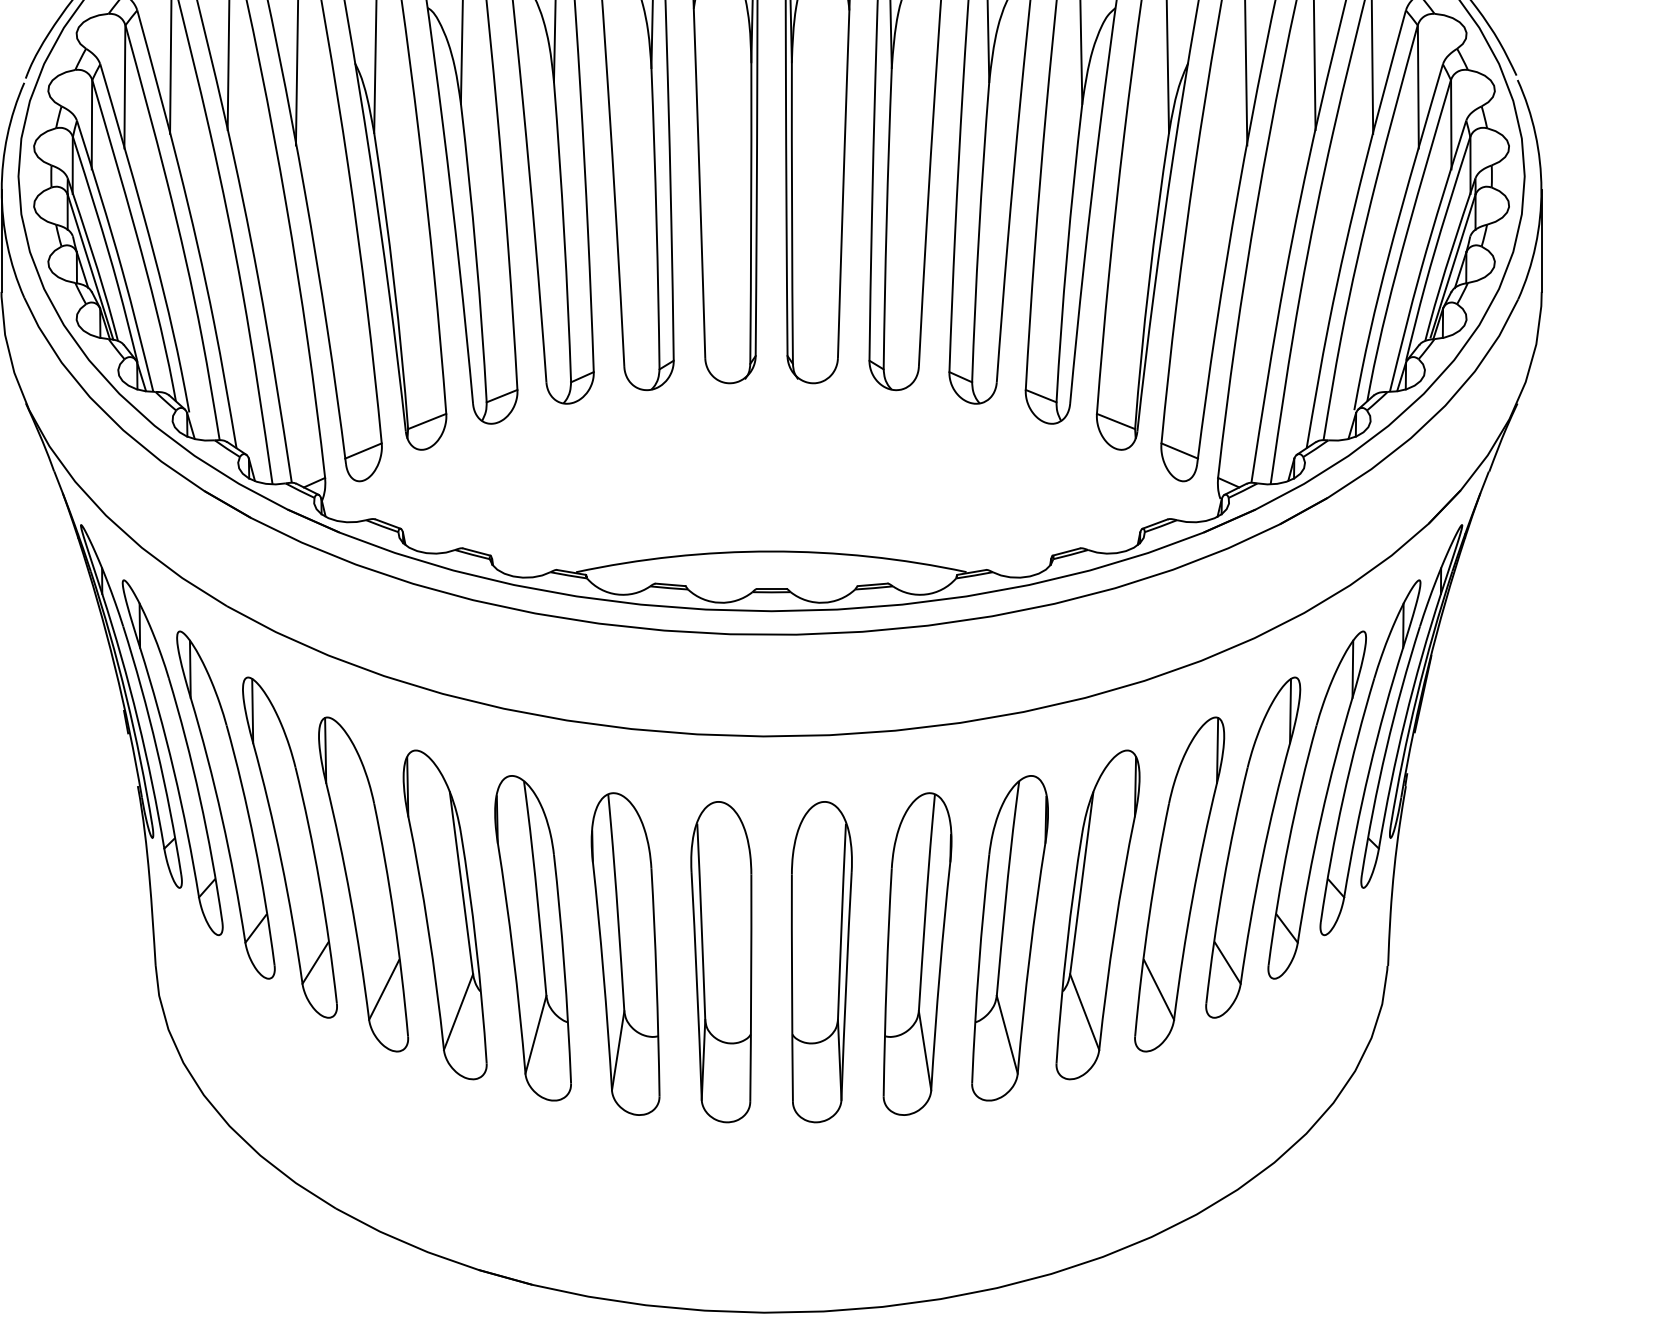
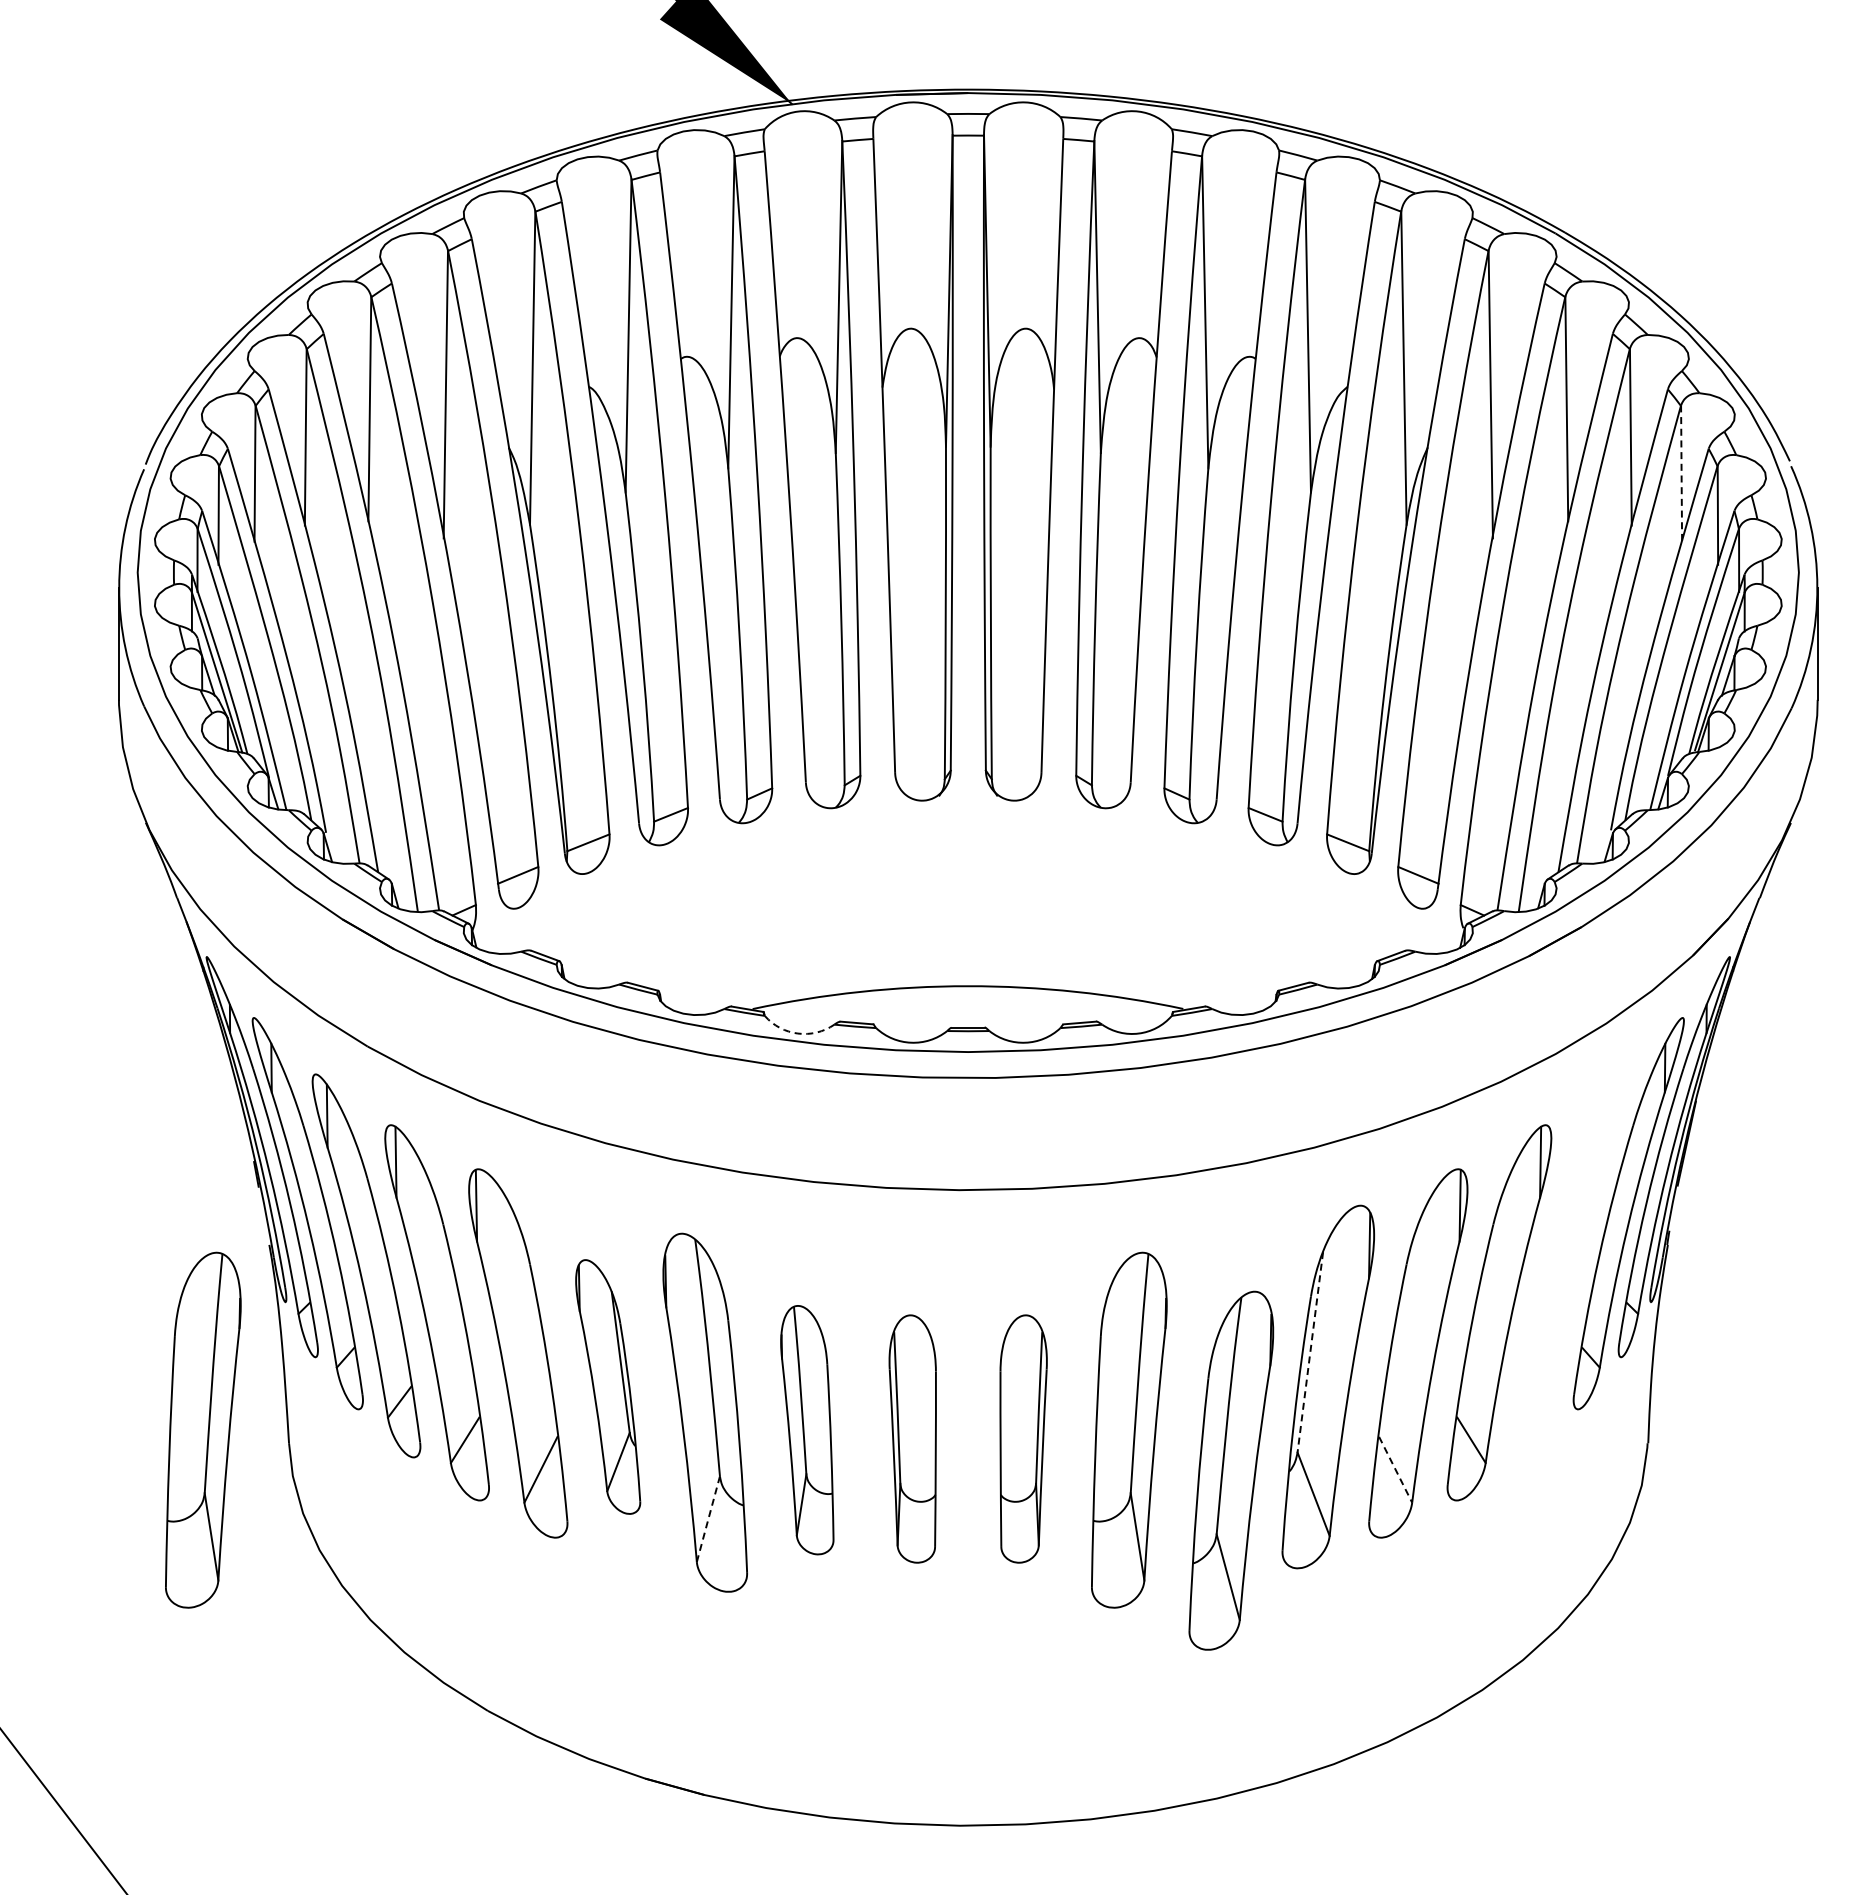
line: (1418, 87) -> (1681, 474), solid -> dashed
arc: (616, 594) -> (797, 1033), solid -> dashed
part: (1316, 804) -> (1569, 1265), removed
line: (1081, 883) -> (1310, 1352), solid -> dashed
part: (444, 914) -> (607, 1386), size x0.7
part: (1010, 938) -> (1231, 1470), moved
part: (78, 953) -> (203, 1429), added
part: (625, 953) -> (807, 1429), size x0.7
part: (721, 961) -> (912, 1438), size x0.7
part: (821, 961) -> (1023, 1438), size x0.7
line: (1158, 989) -> (1395, 1469), solid -> dashed
line: (536, 1034) -> (708, 1518), solid -> dashed

